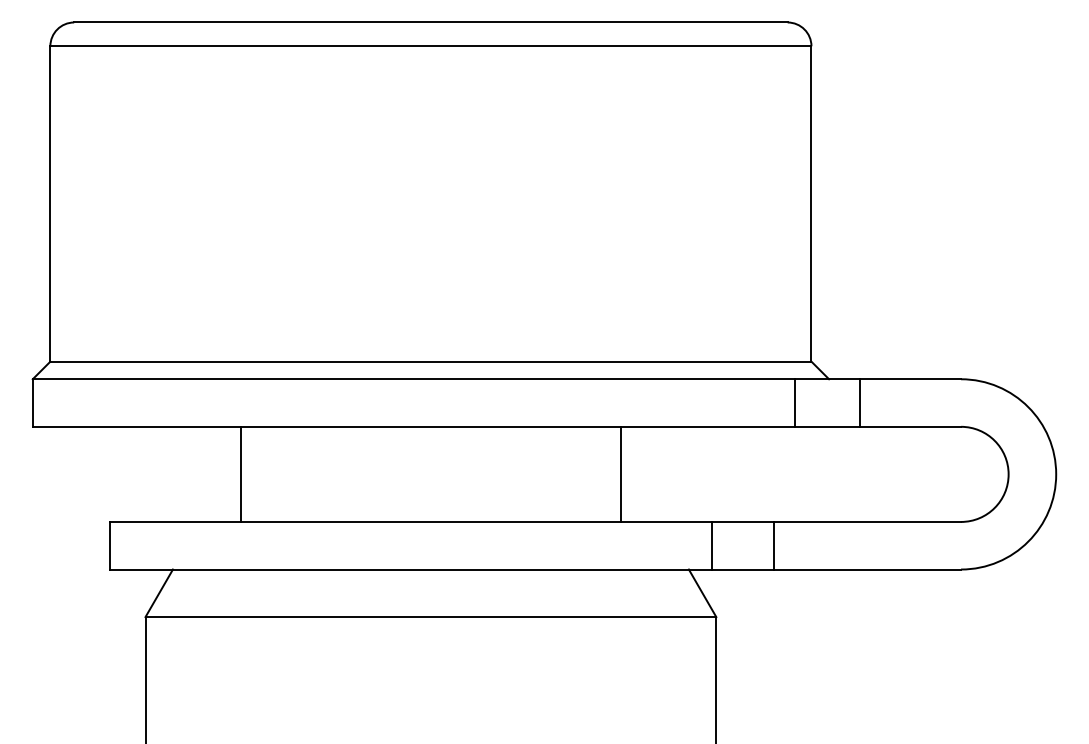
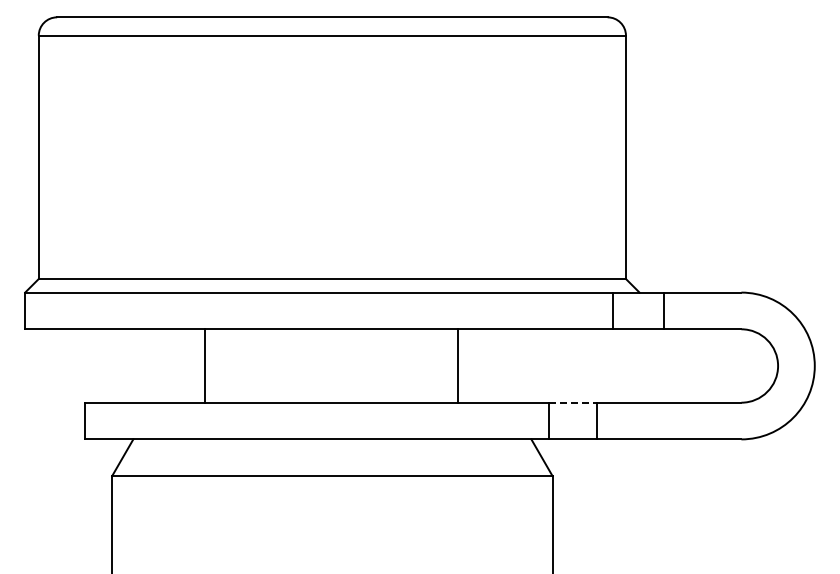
line: (240, 473) -> (204, 365), moved
line: (621, 473) -> (458, 365), moved
line: (743, 521) -> (573, 402), solid -> dashed

